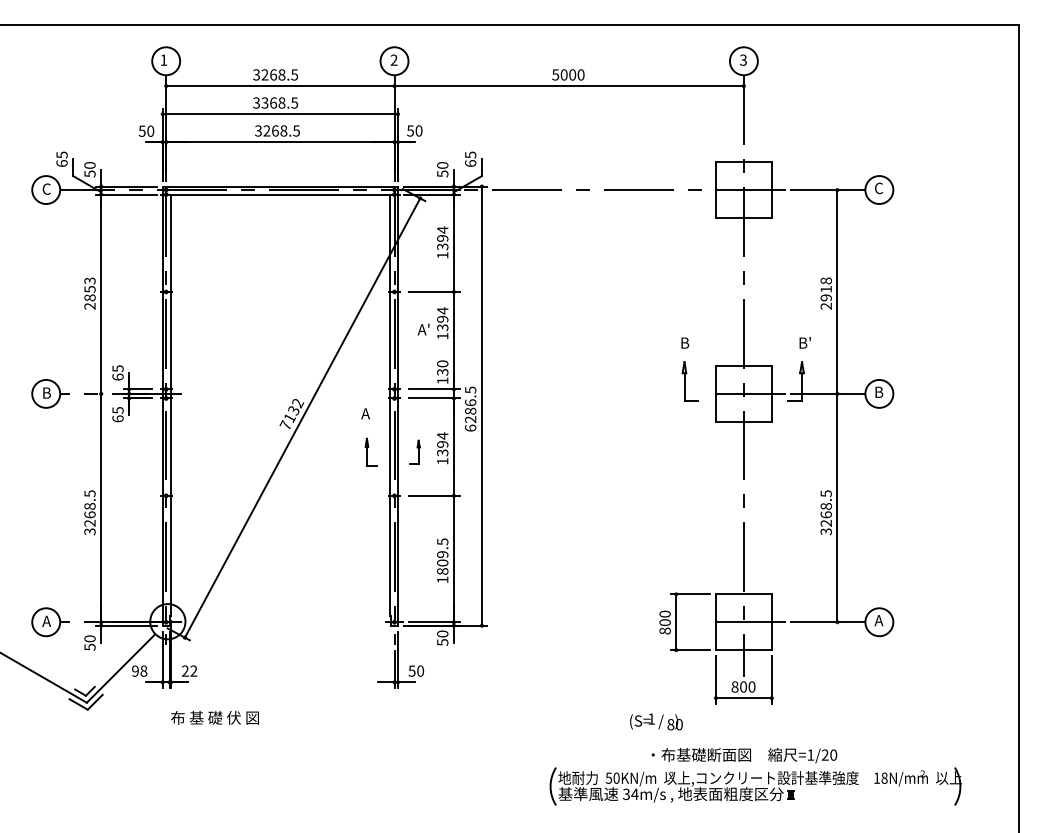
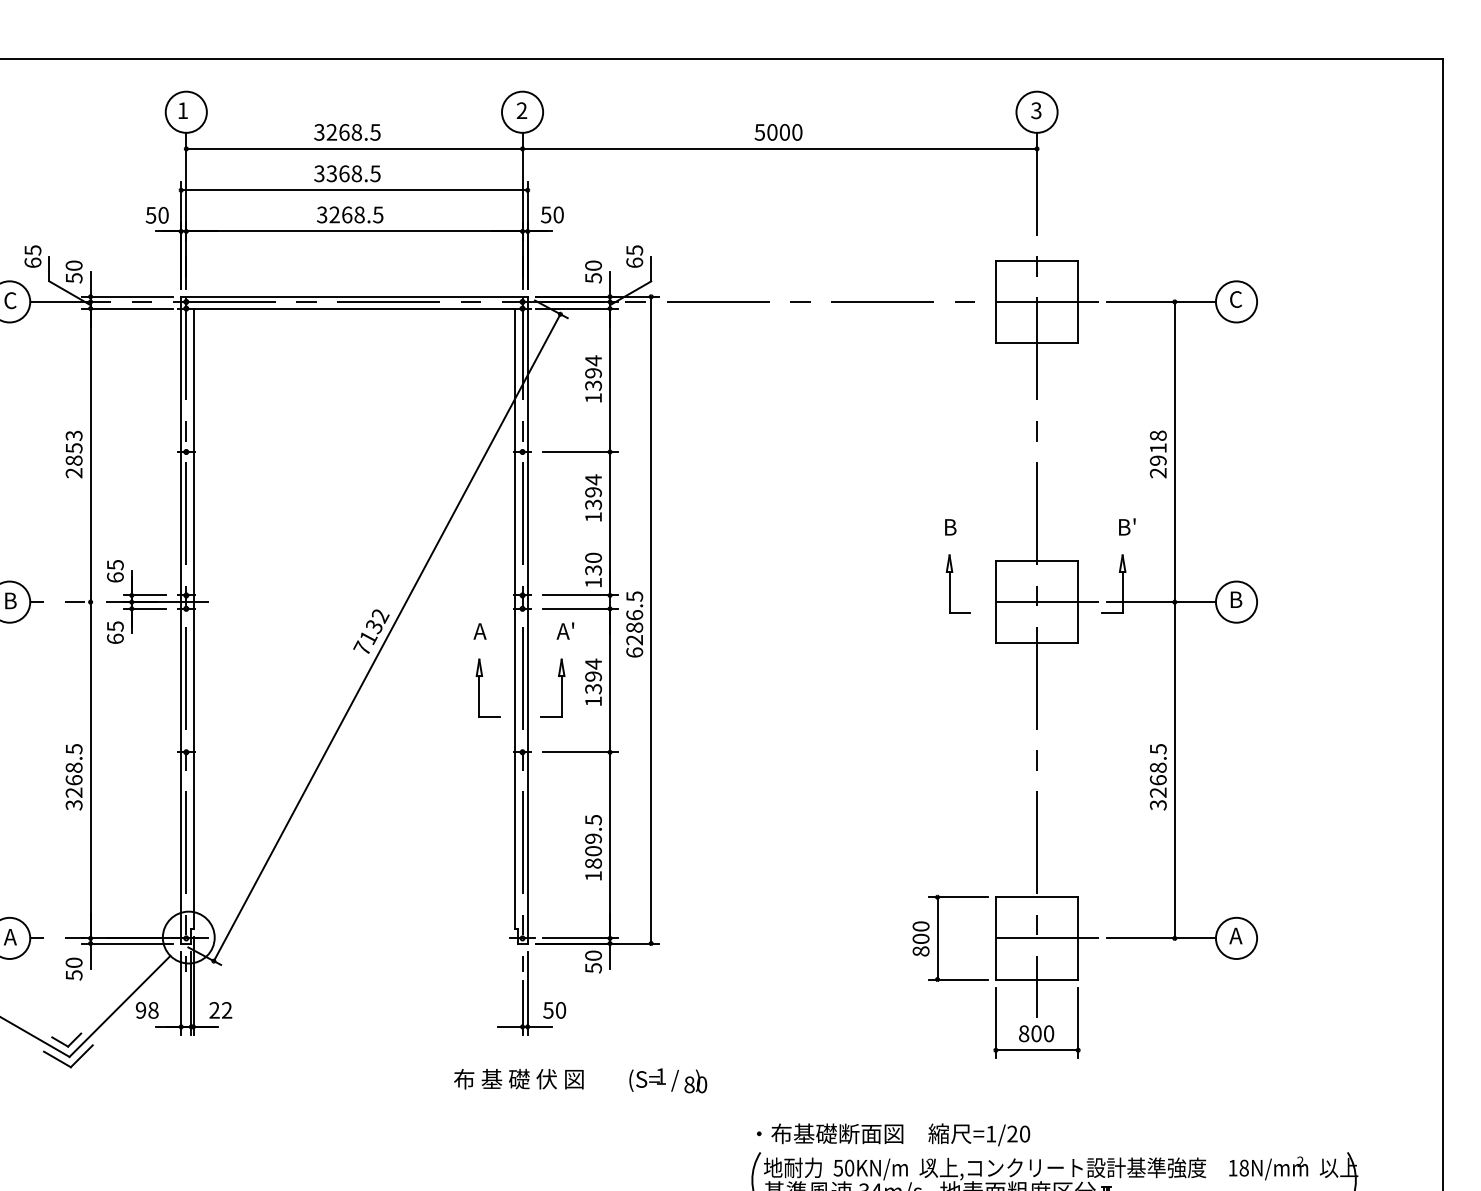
text: (423, 329) -> (565, 630), moved
part: (370, 452) -> (487, 688), size x1.43
part: (414, 452) -> (551, 688), size x1.67
text: (214, 717) -> (518, 1078), moved
text: (656, 721) -> (668, 1080), moved
text: (744, 755) -> (893, 1134), moved

